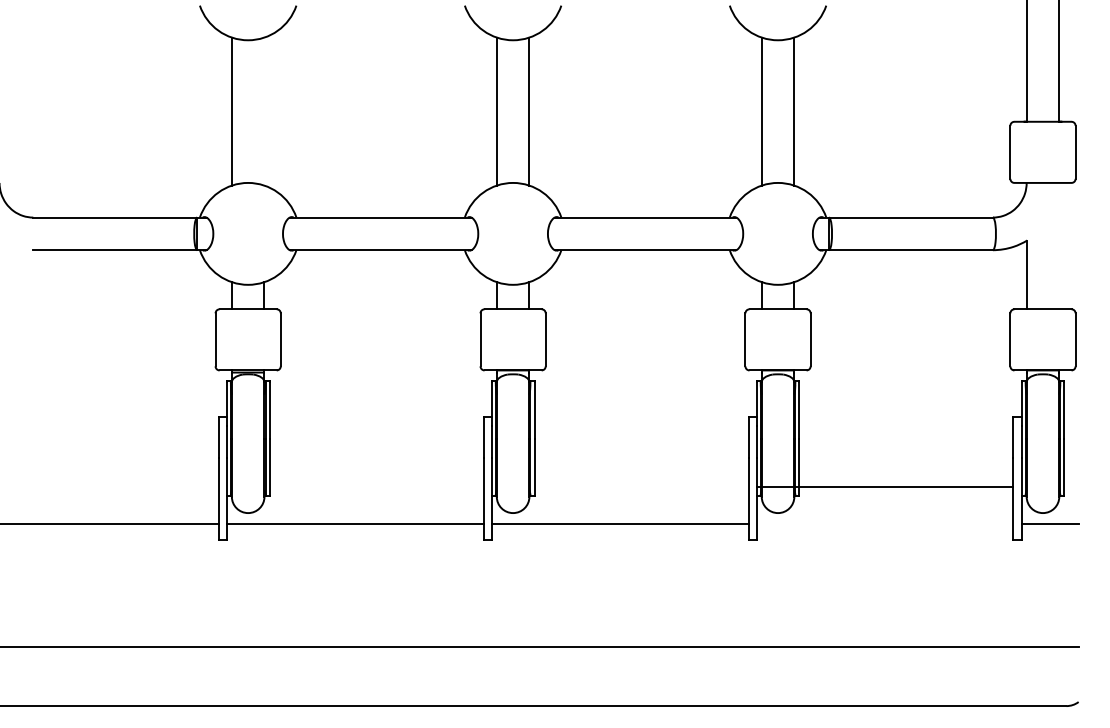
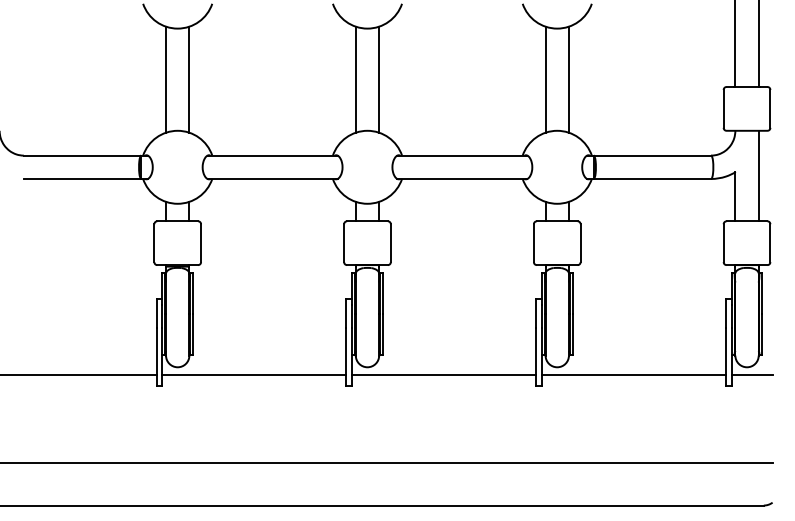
line: (264, 111) -> (189, 79), added
line: (1059, 245) -> (758, 175), added
line: (884, 487) -> (633, 375), moved

